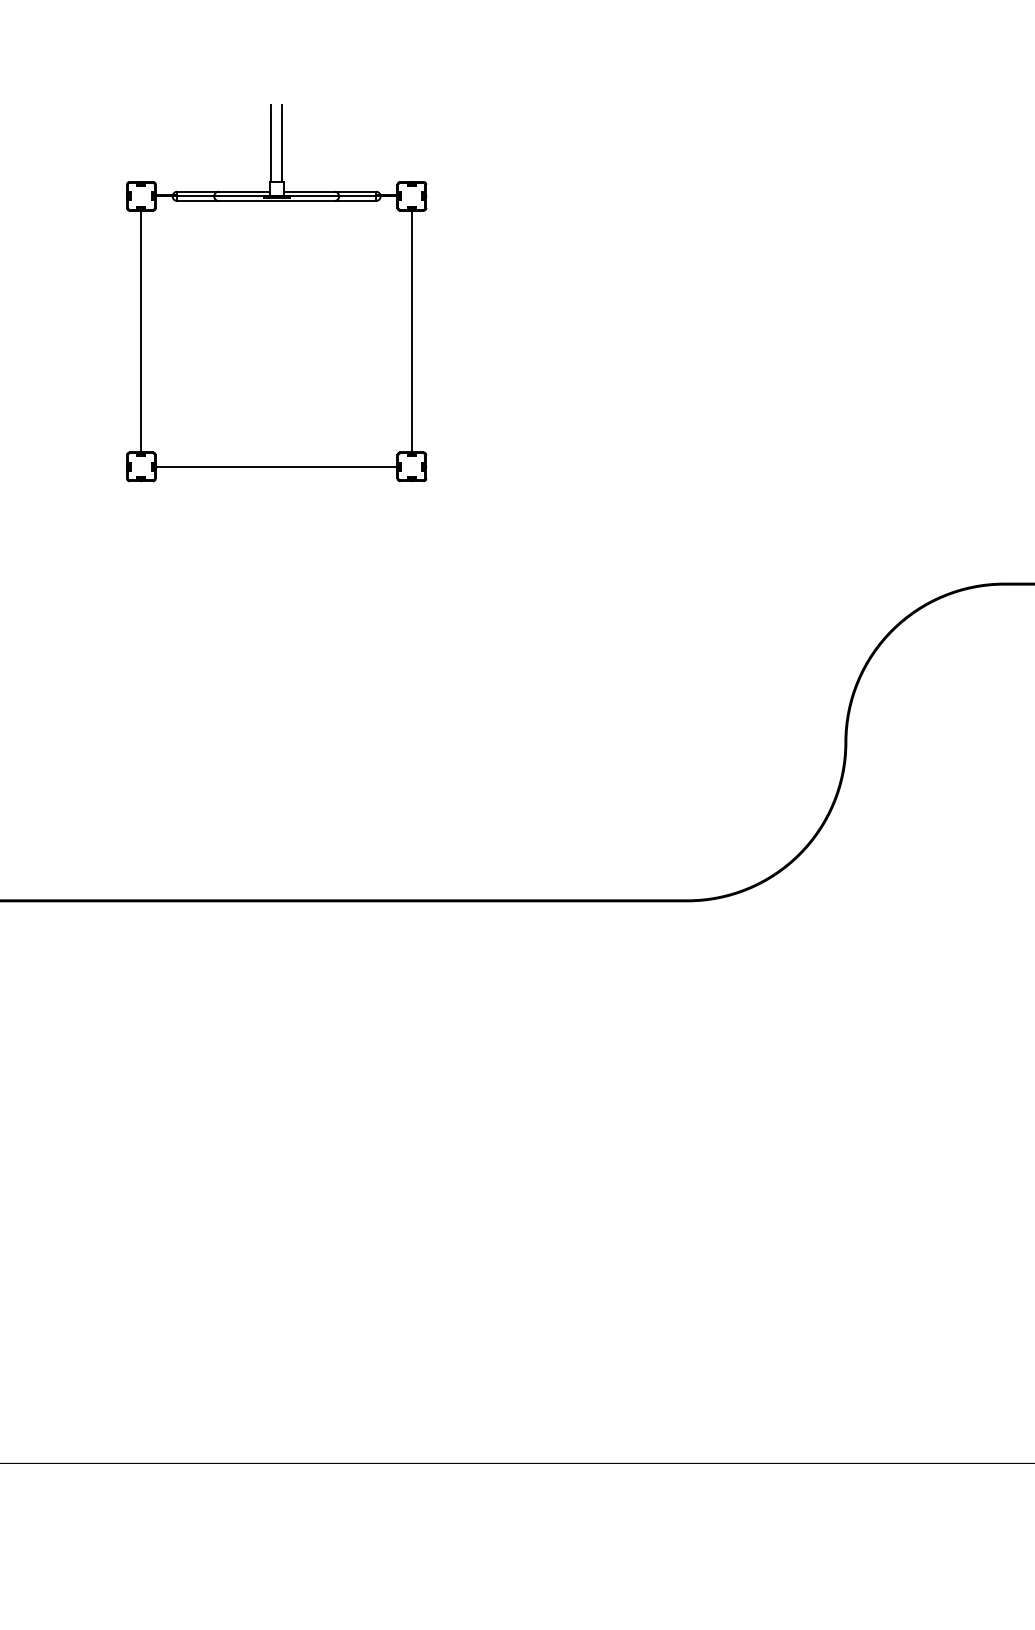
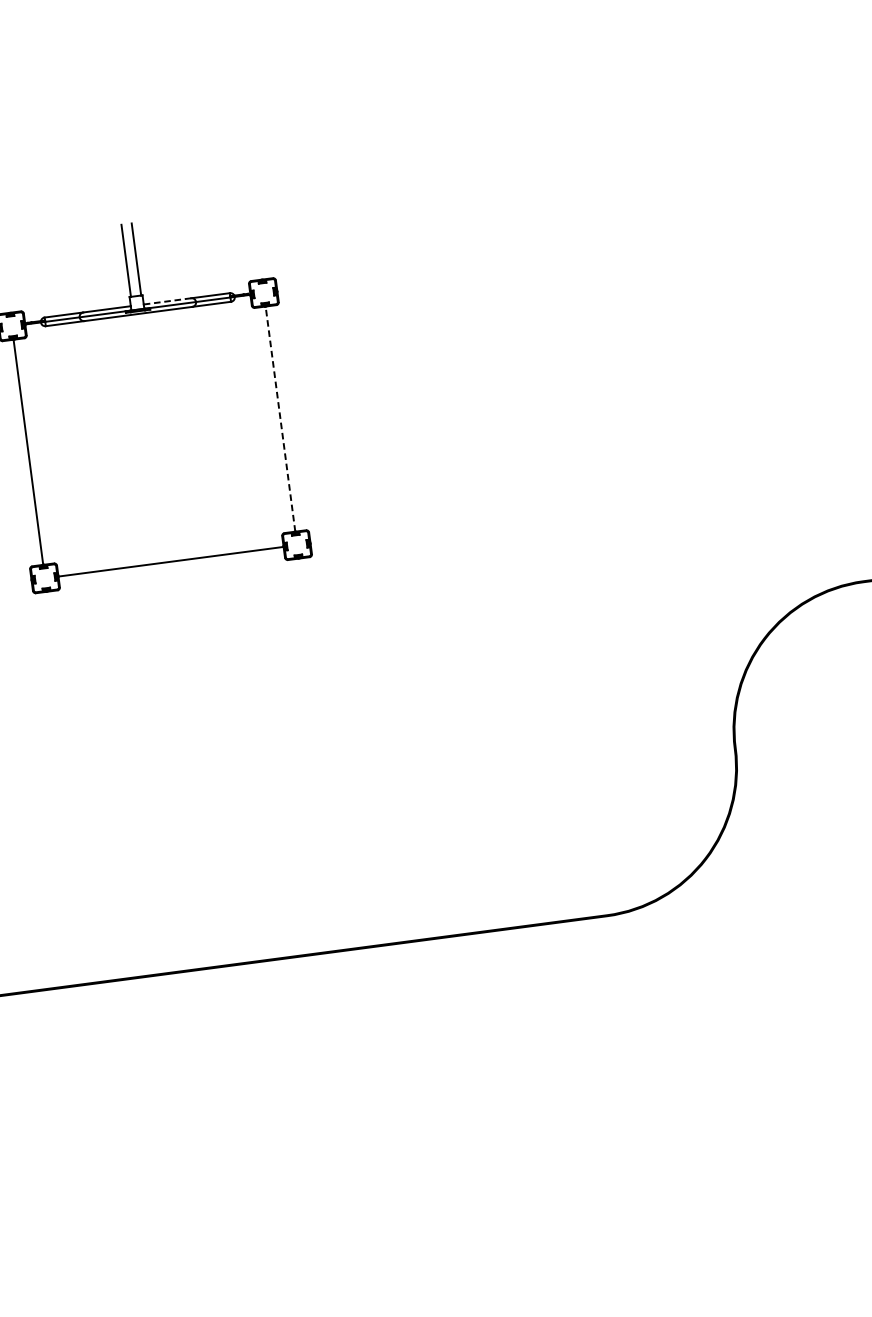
line: (309, 191) -> (167, 301), solid -> dashed
line: (411, 331) -> (280, 419), solid -> dashed

